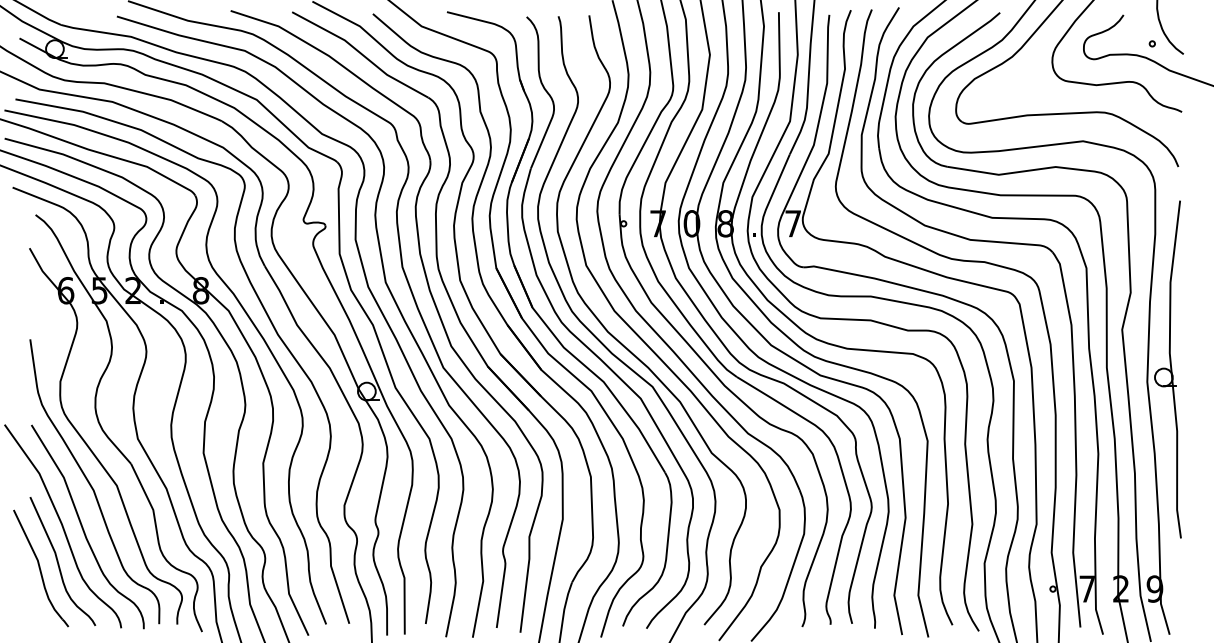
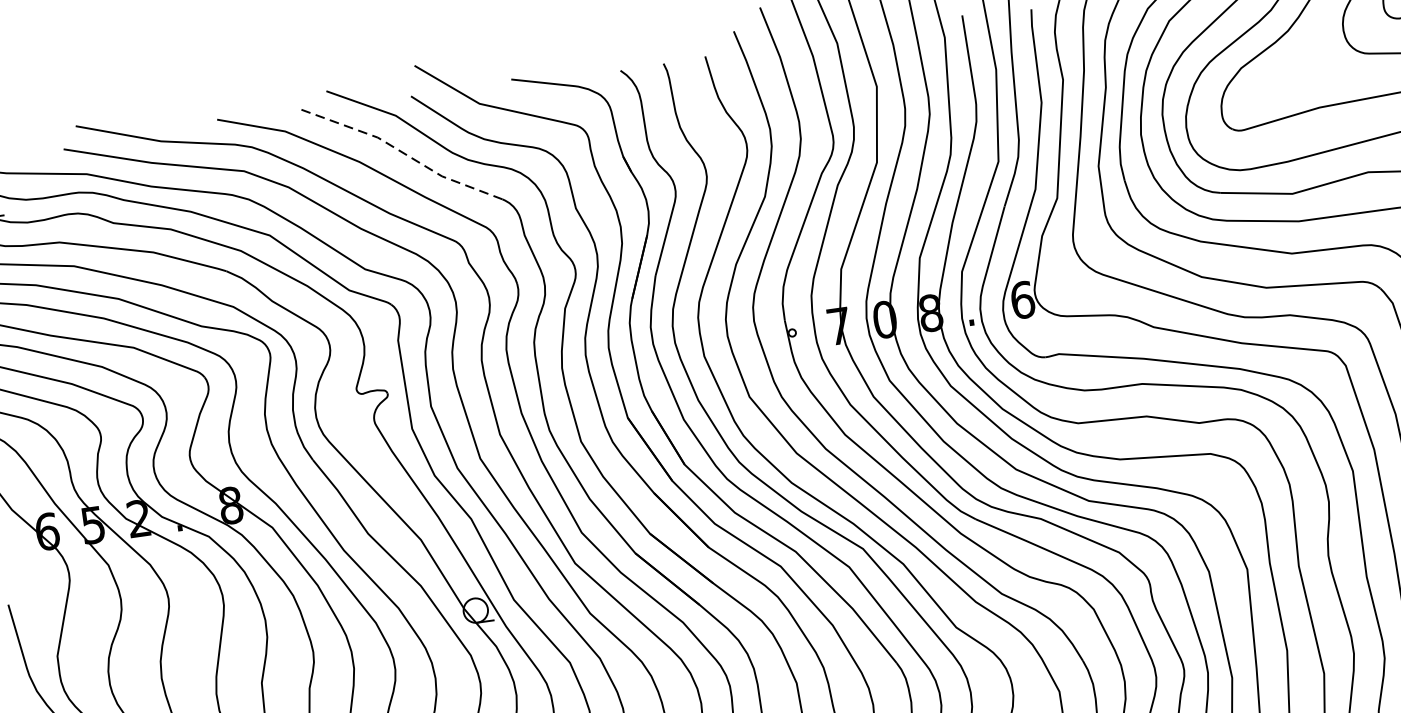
line: (360, 53) -> (401, 152), solid -> dashed
text: (793, 223) -> (1022, 299), 7 -> 6

